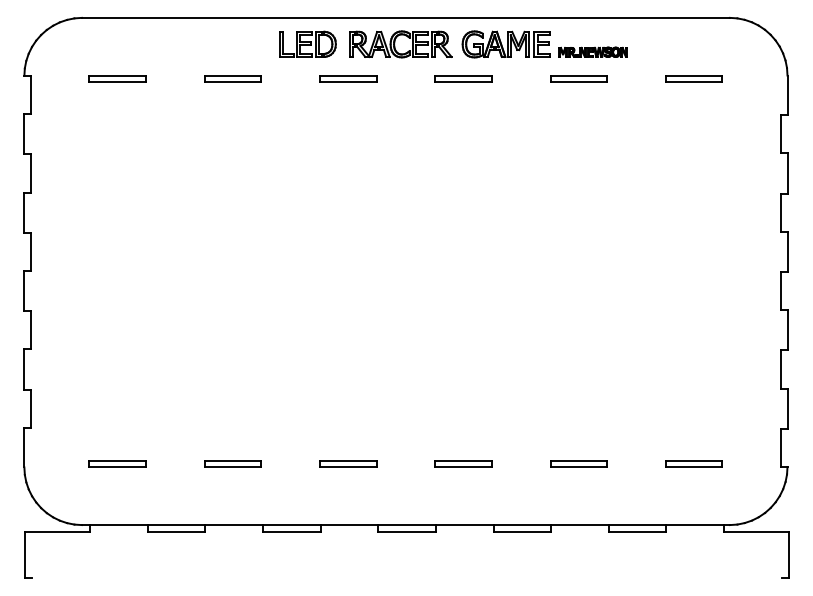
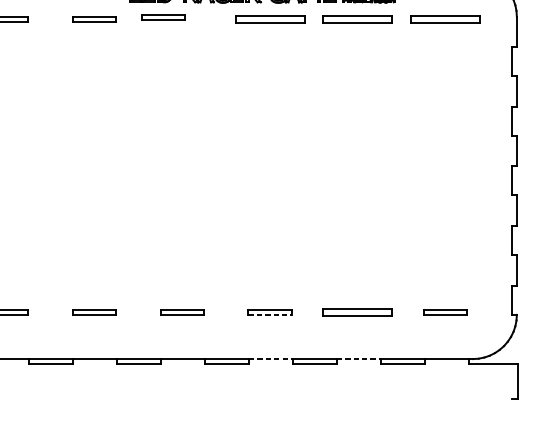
part: (348, 78) -> (163, 17), moved
part: (463, 78) -> (270, 18), size x1.6
part: (578, 78) -> (357, 18), size x1.6
part: (693, 78) -> (445, 18), size x1.6
part: (578, 463) -> (357, 312), size x1.6
line: (464, 466) -> (270, 314), solid -> dashed
line: (464, 525) -> (270, 359), solid -> dashed
line: (579, 525) -> (358, 359), solid -> dashed

